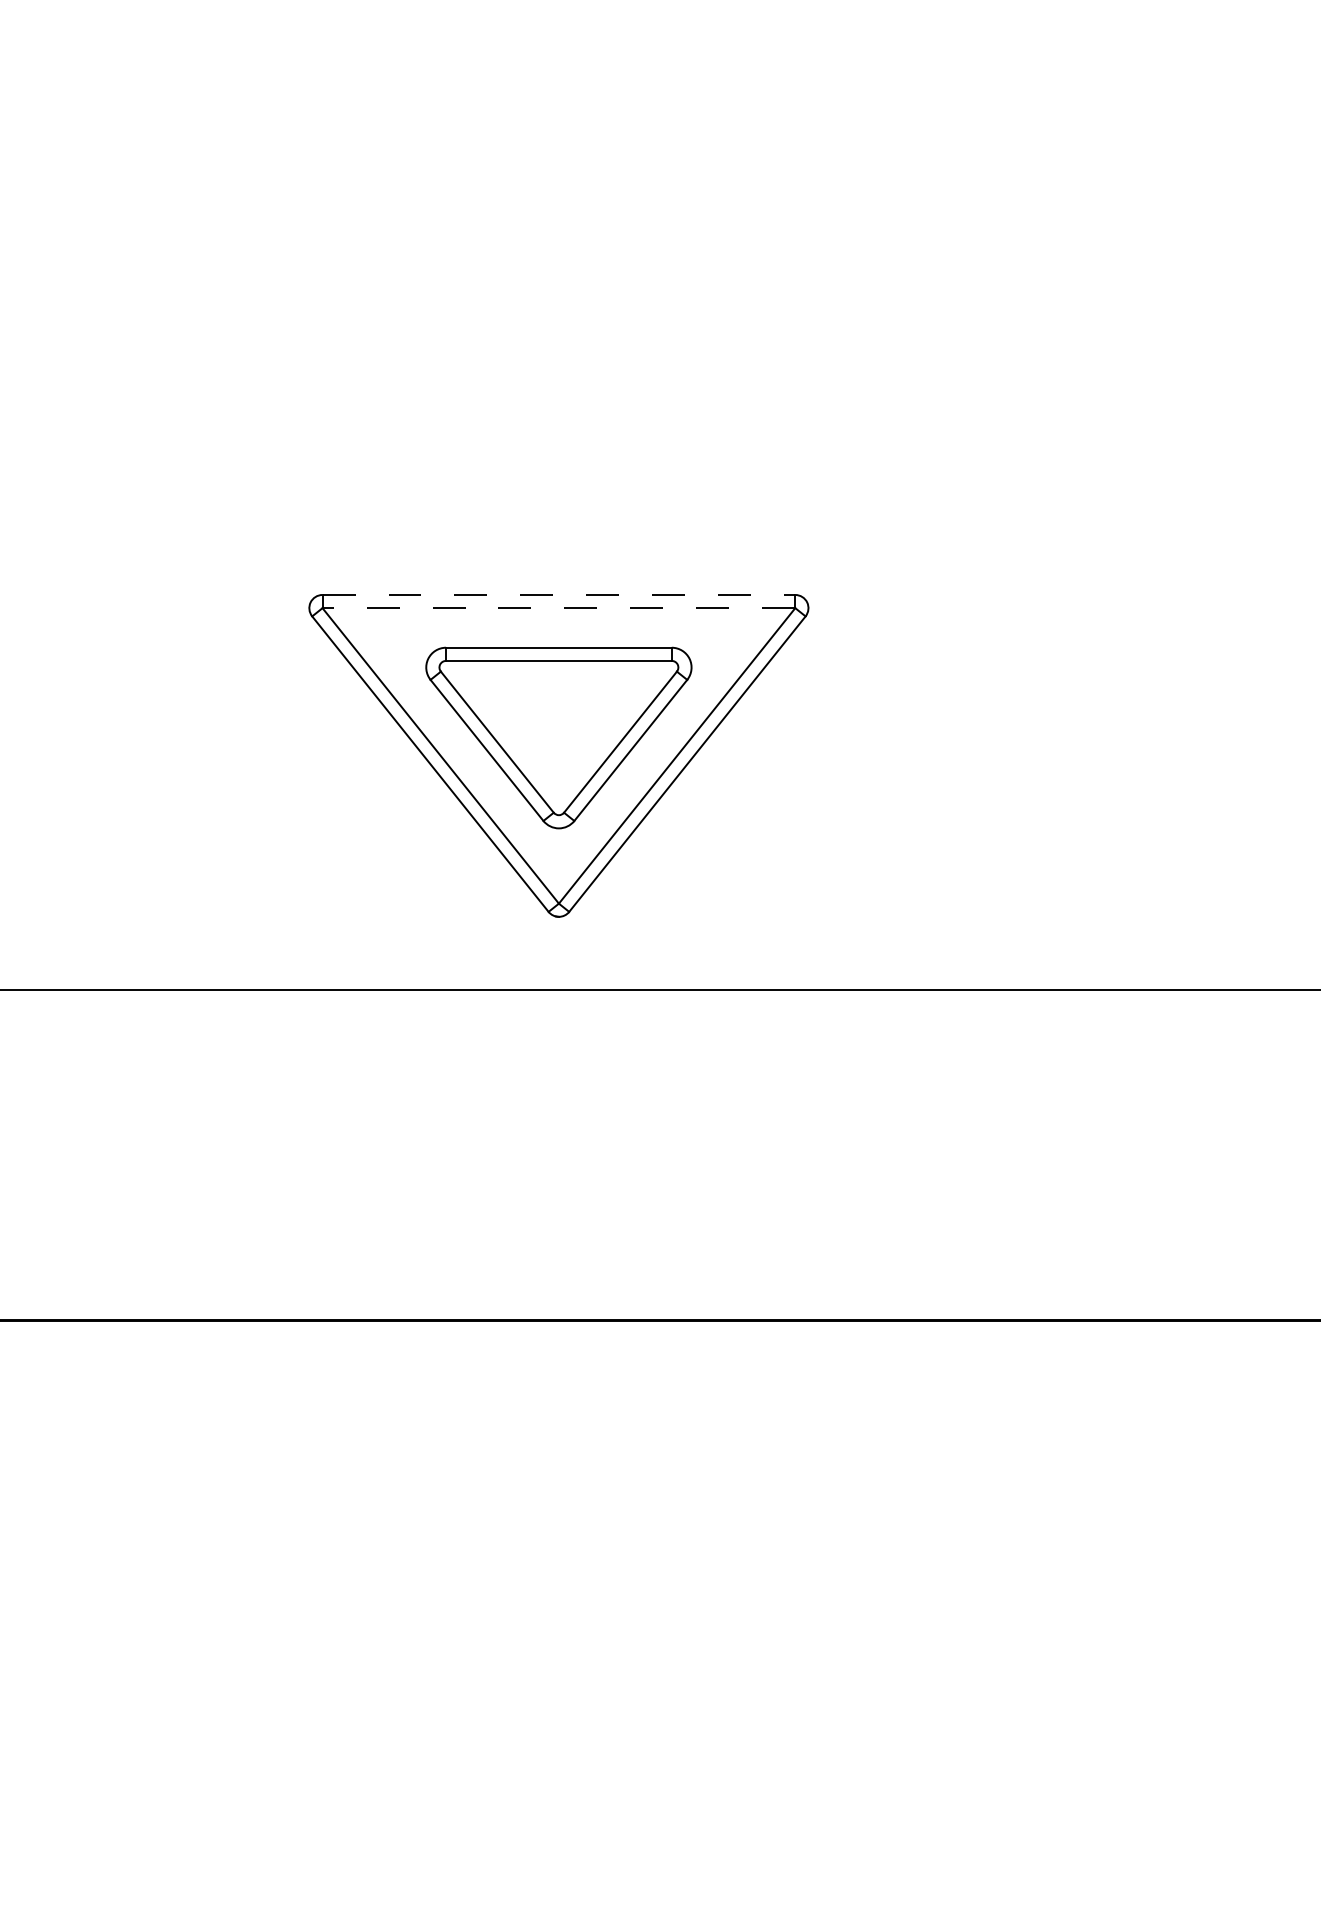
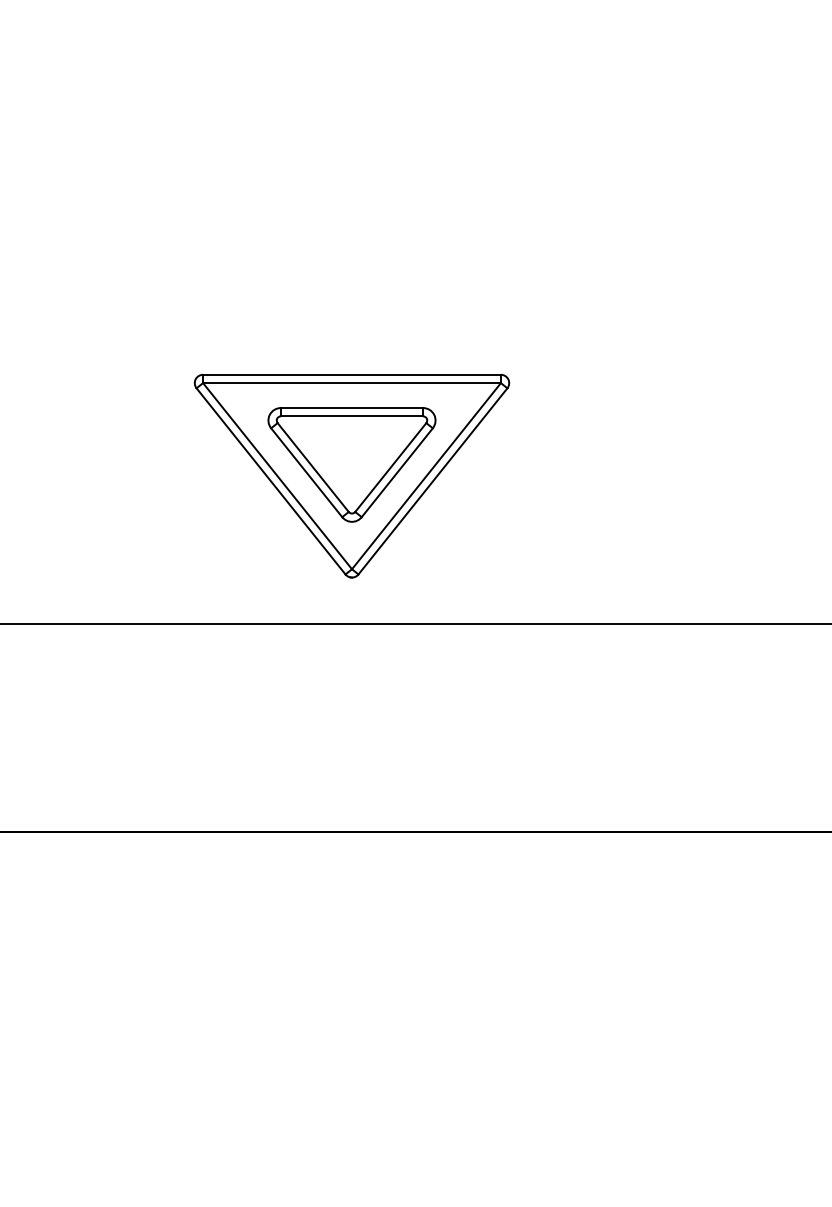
line: (559, 594) -> (352, 374), dashed -> solid
line: (559, 608) -> (352, 383), dashed -> solid

